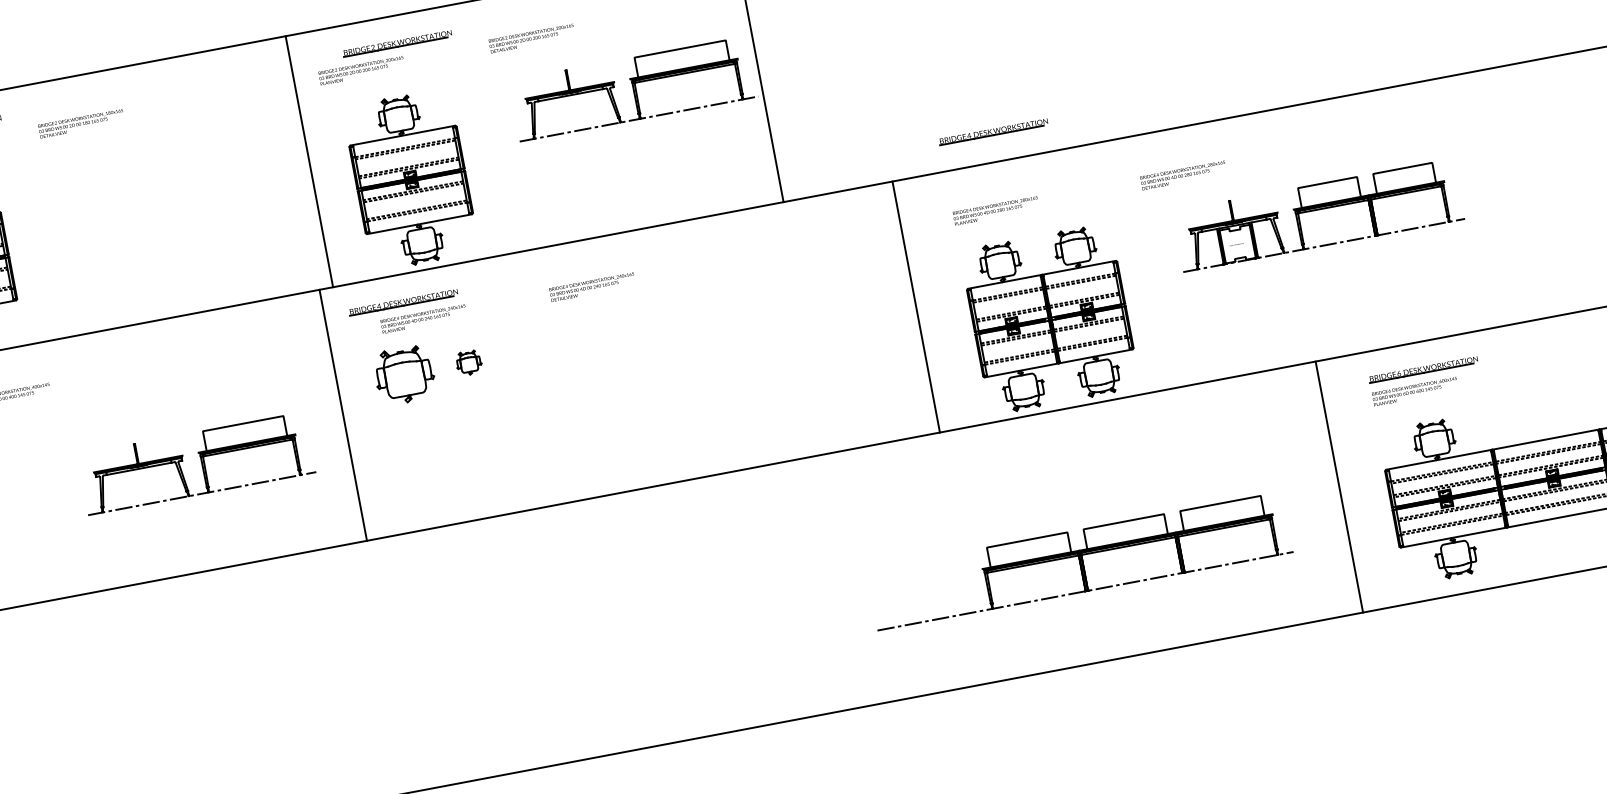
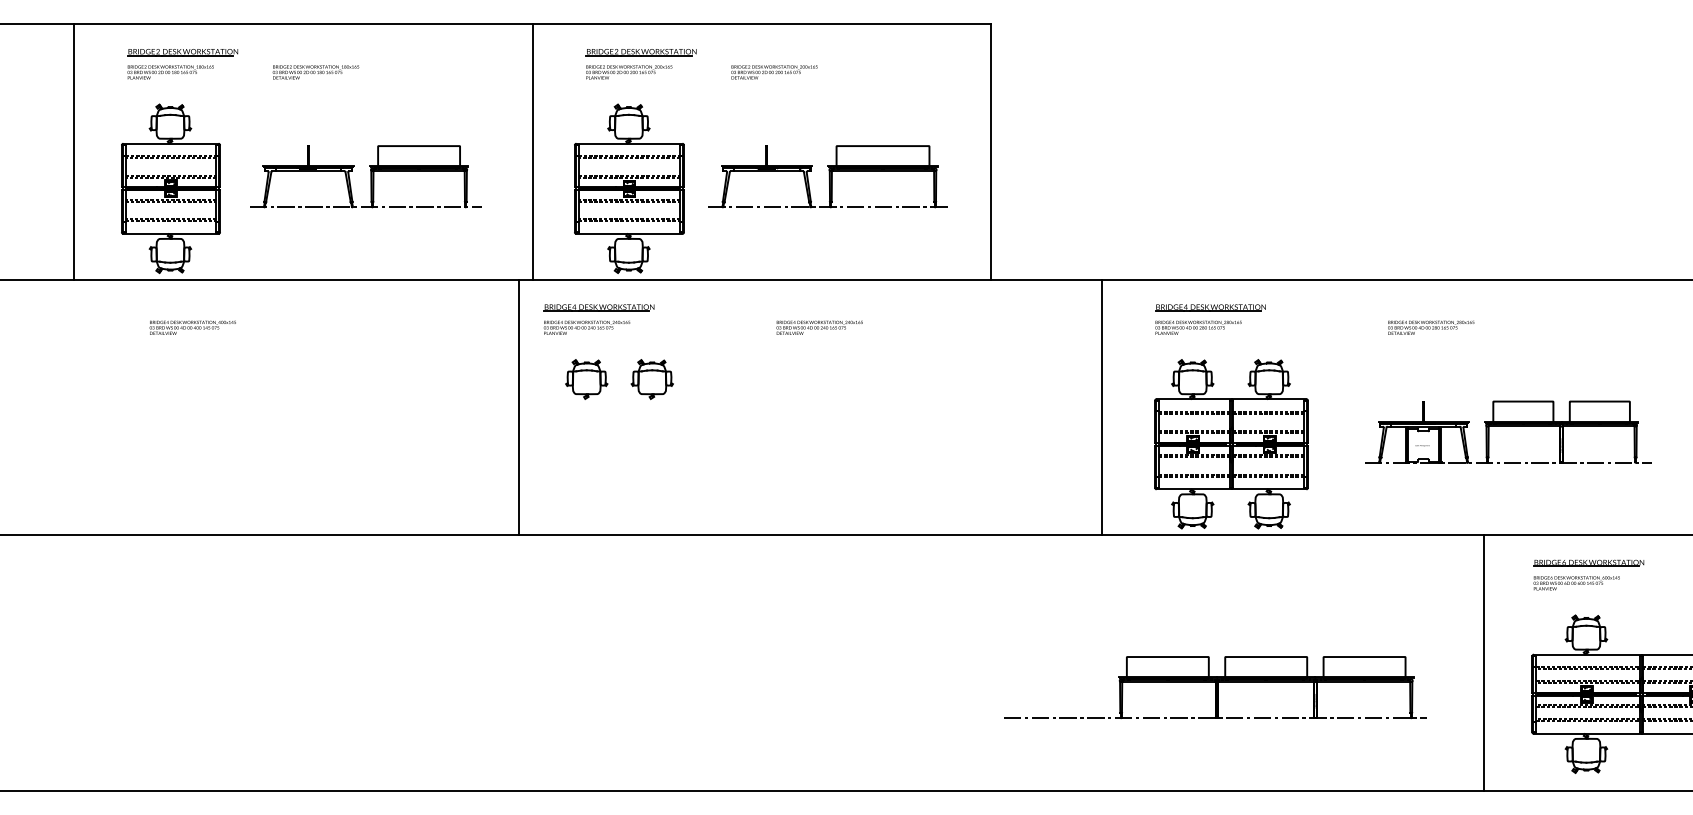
text: (362, 70) -> (629, 72), moved
part: (631, 89) -> (827, 176), moved
part: (993, 131) -> (1210, 307), moved
text: (1183, 175) -> (1431, 327), moved
part: (1318, 214) -> (1508, 431), moved
text: (592, 286) -> (819, 327), moved
text: (423, 318) -> (586, 327), moved
part: (468, 363) -> (651, 379), size x1.67
part: (404, 375) -> (586, 379), size x0.71
part: (196, 463) -> (365, 176), moved

